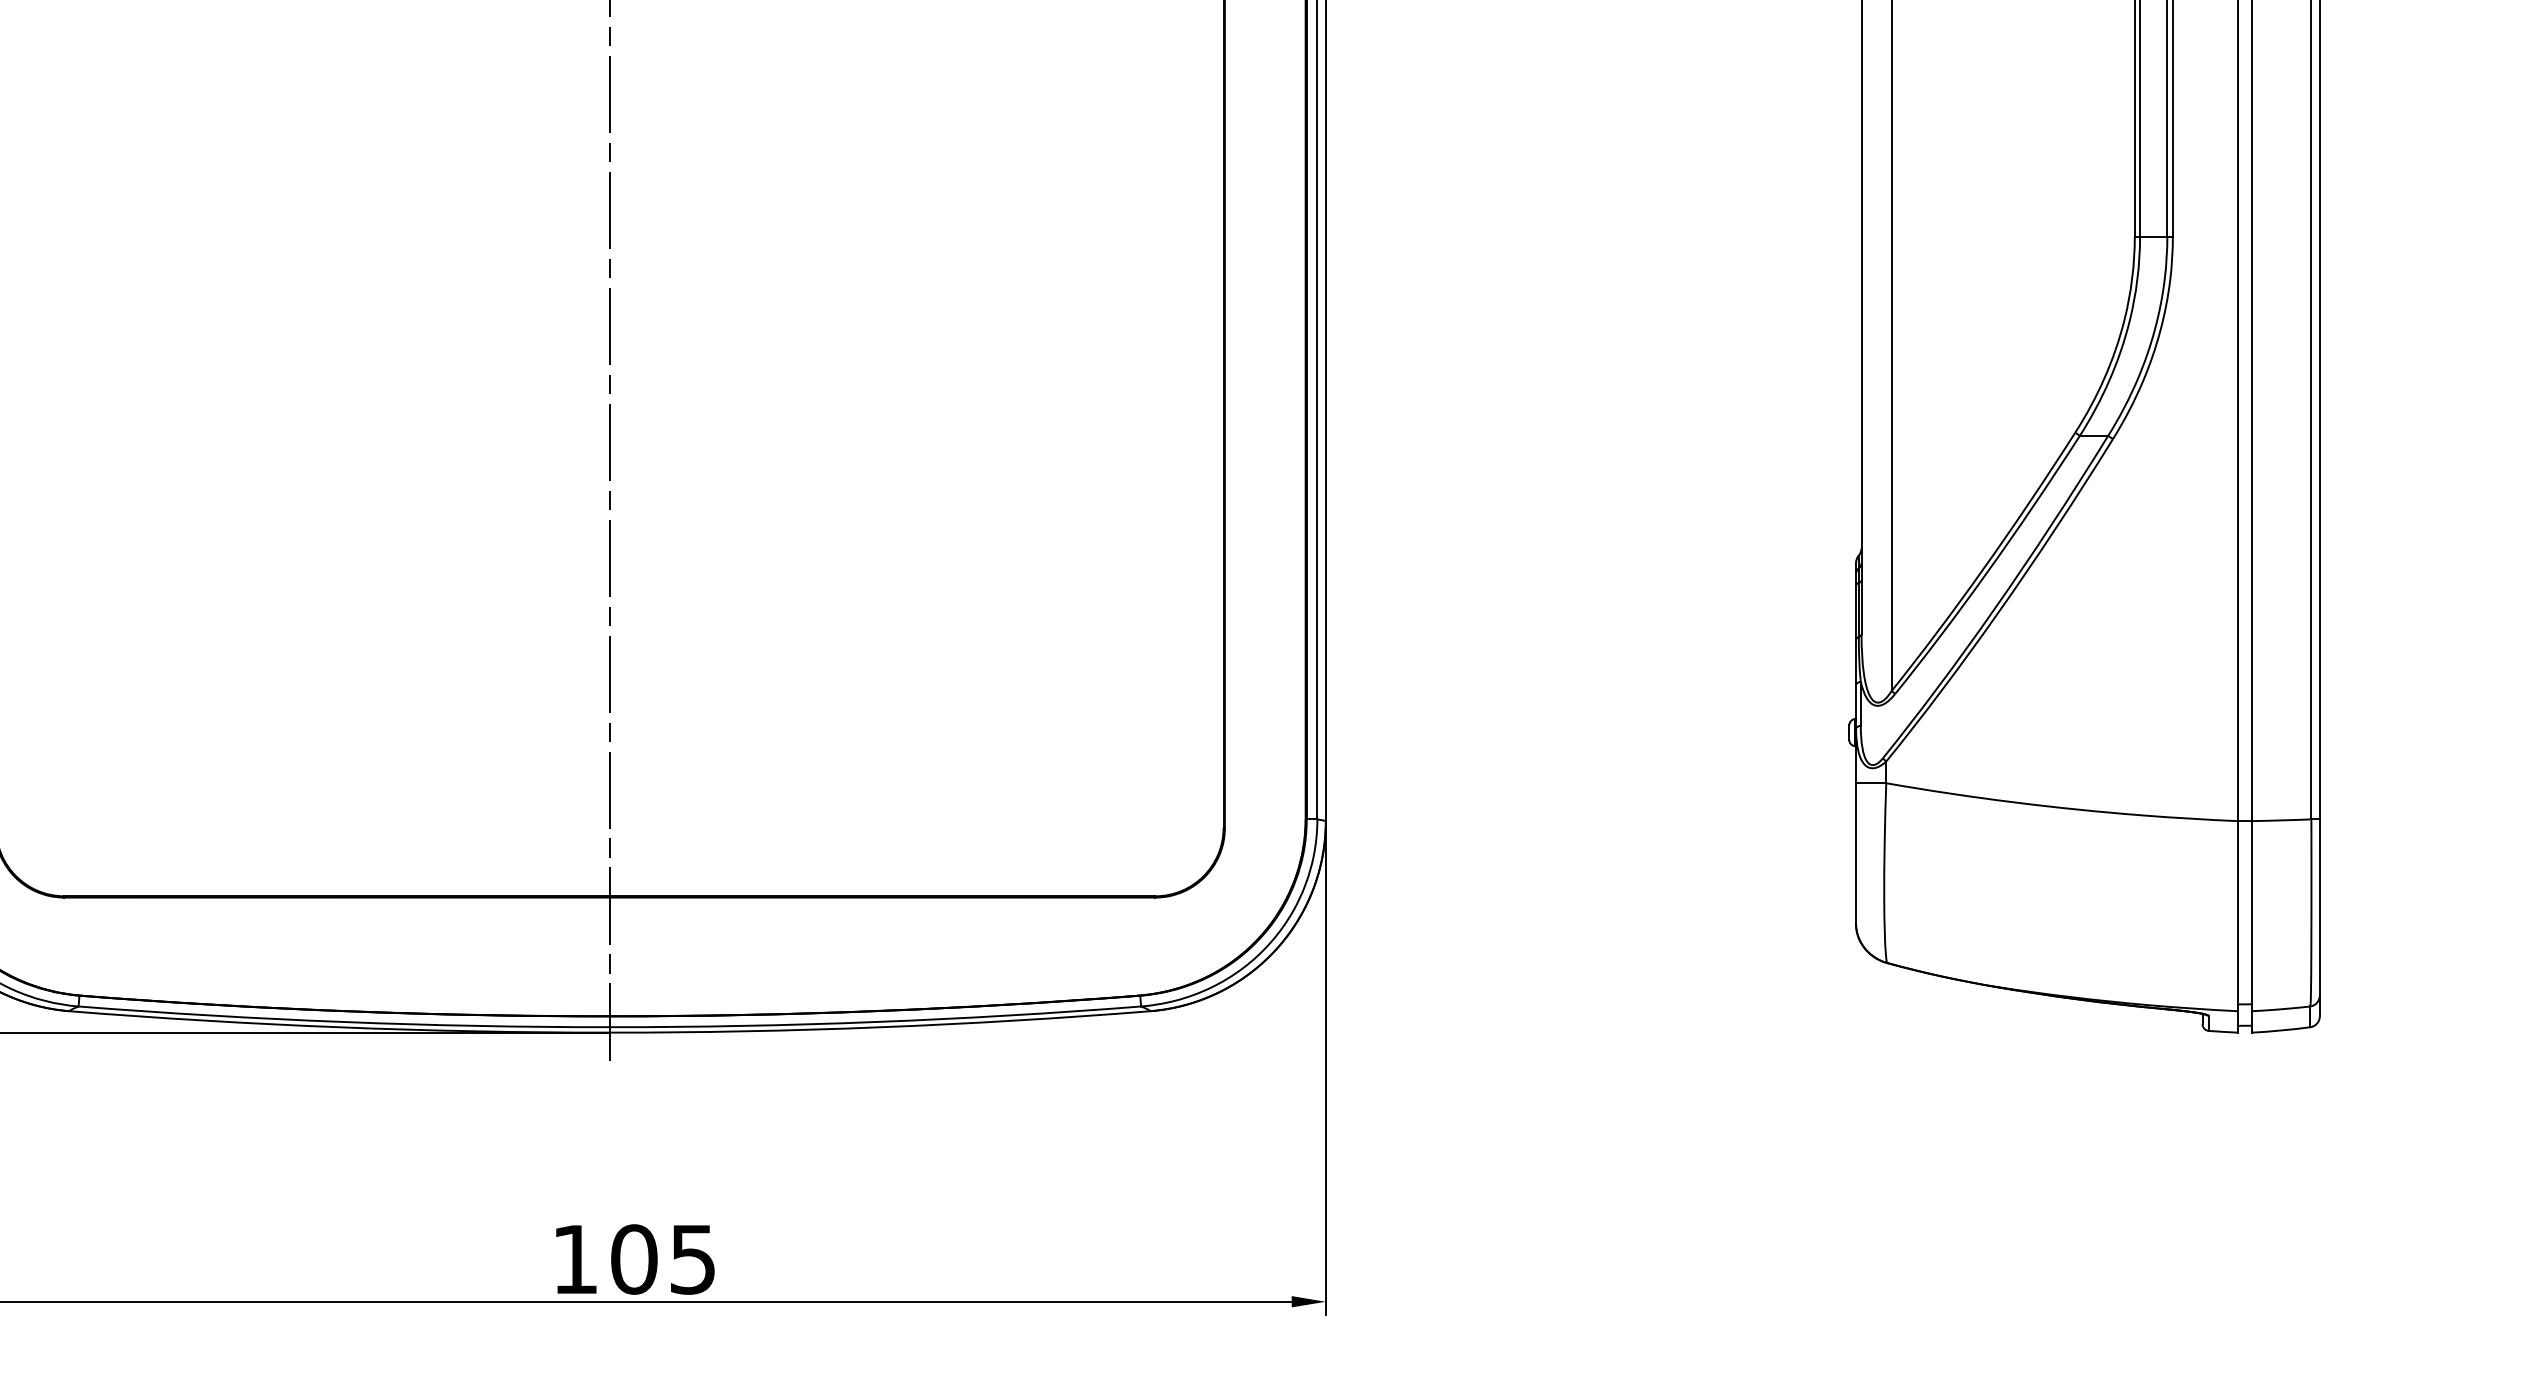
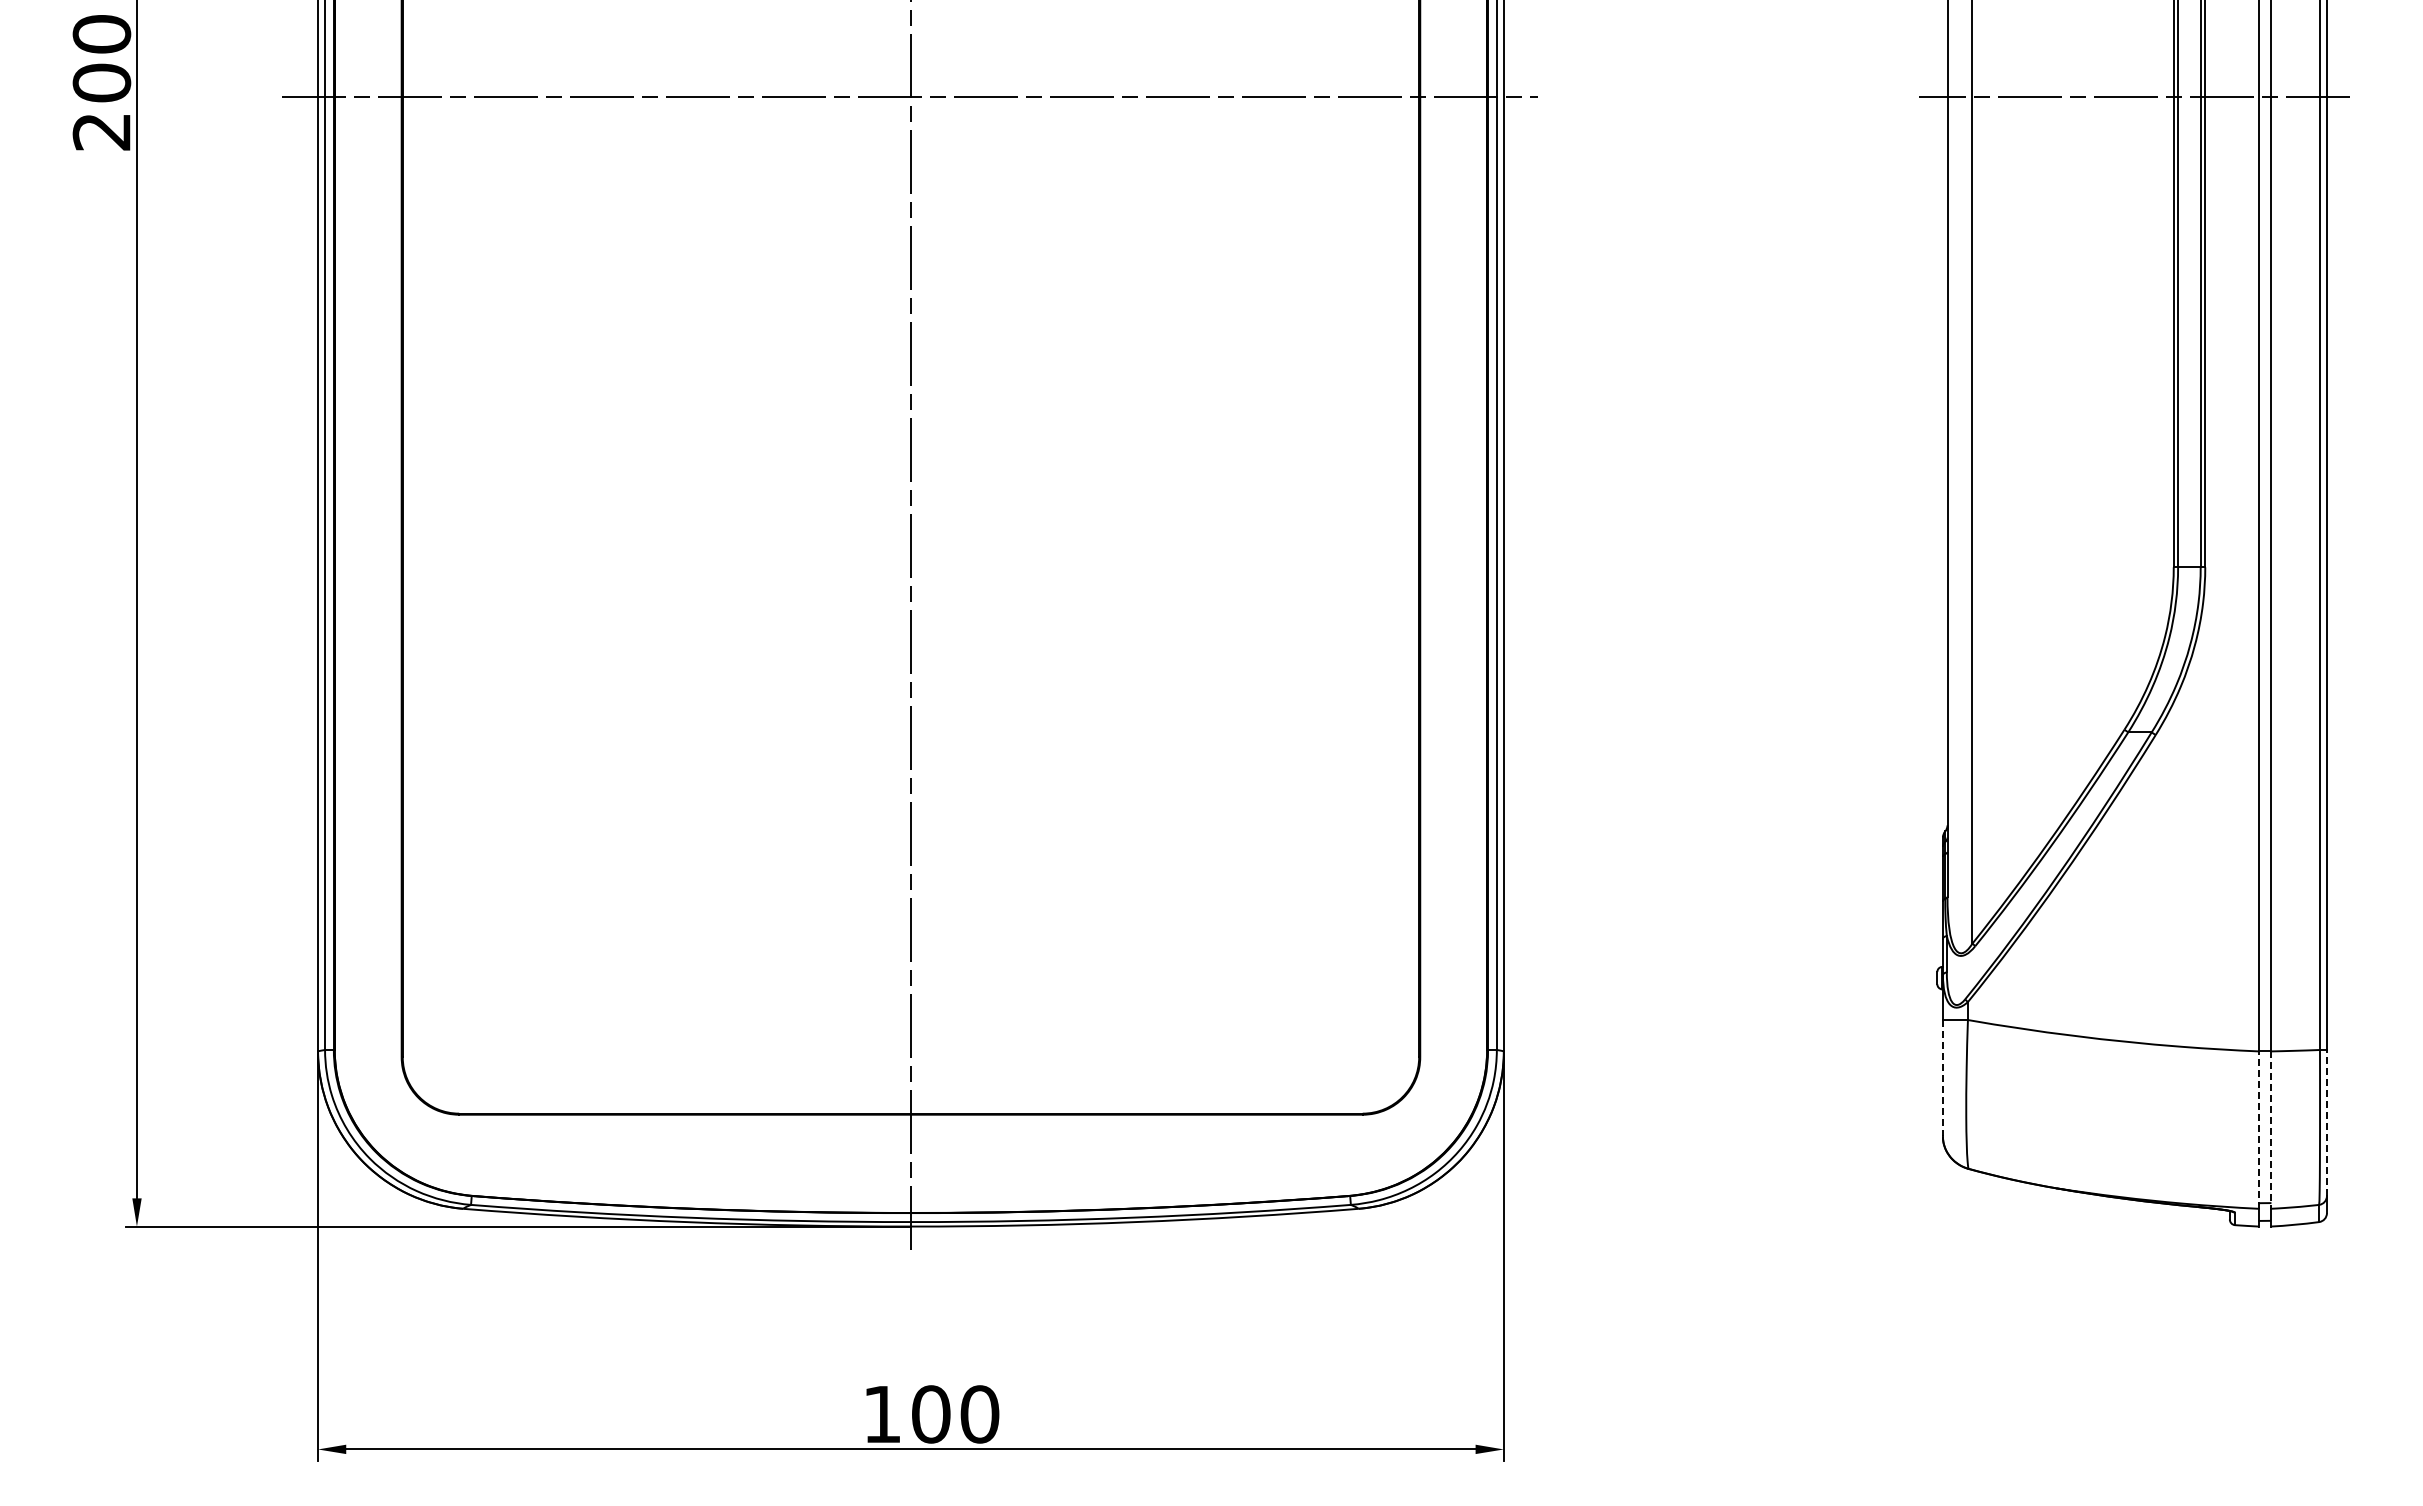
line: (1855, 853) -> (1942, 1078), solid -> dashed
line: (2319, 906) -> (2326, 1122), solid -> dashed
line: (2238, 916) -> (2259, 1130), solid -> dashed
line: (2251, 916) -> (2270, 1130), solid -> dashed
text: (692, 1259) -> (979, 1414), 105 -> 100

